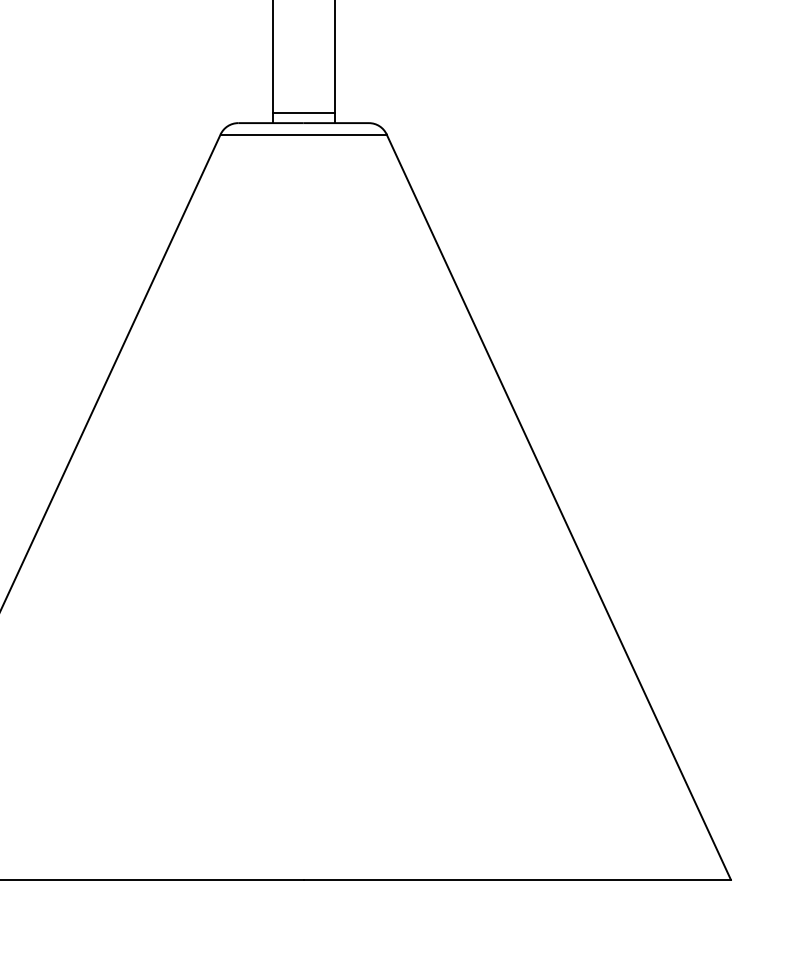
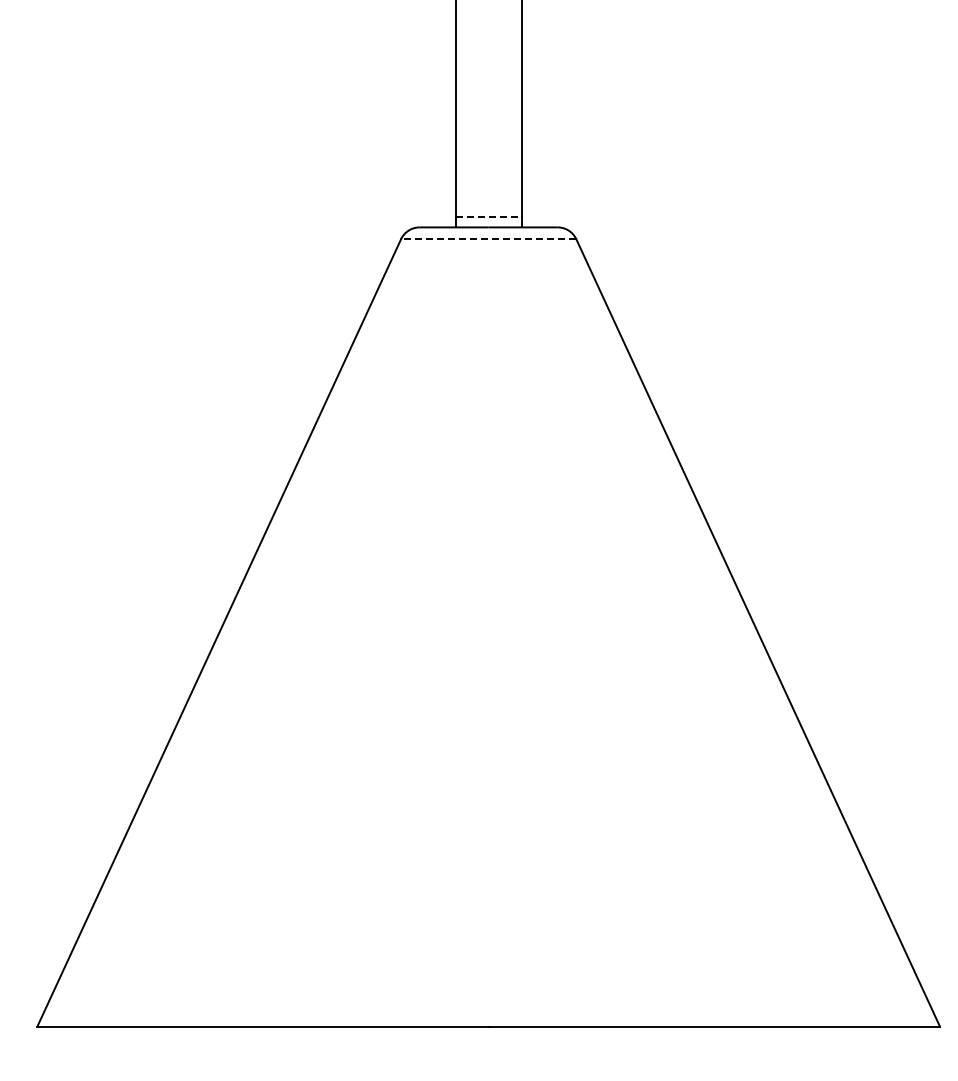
line: (303, 113) -> (488, 217), solid -> dashed
line: (303, 134) -> (488, 239), solid -> dashed

